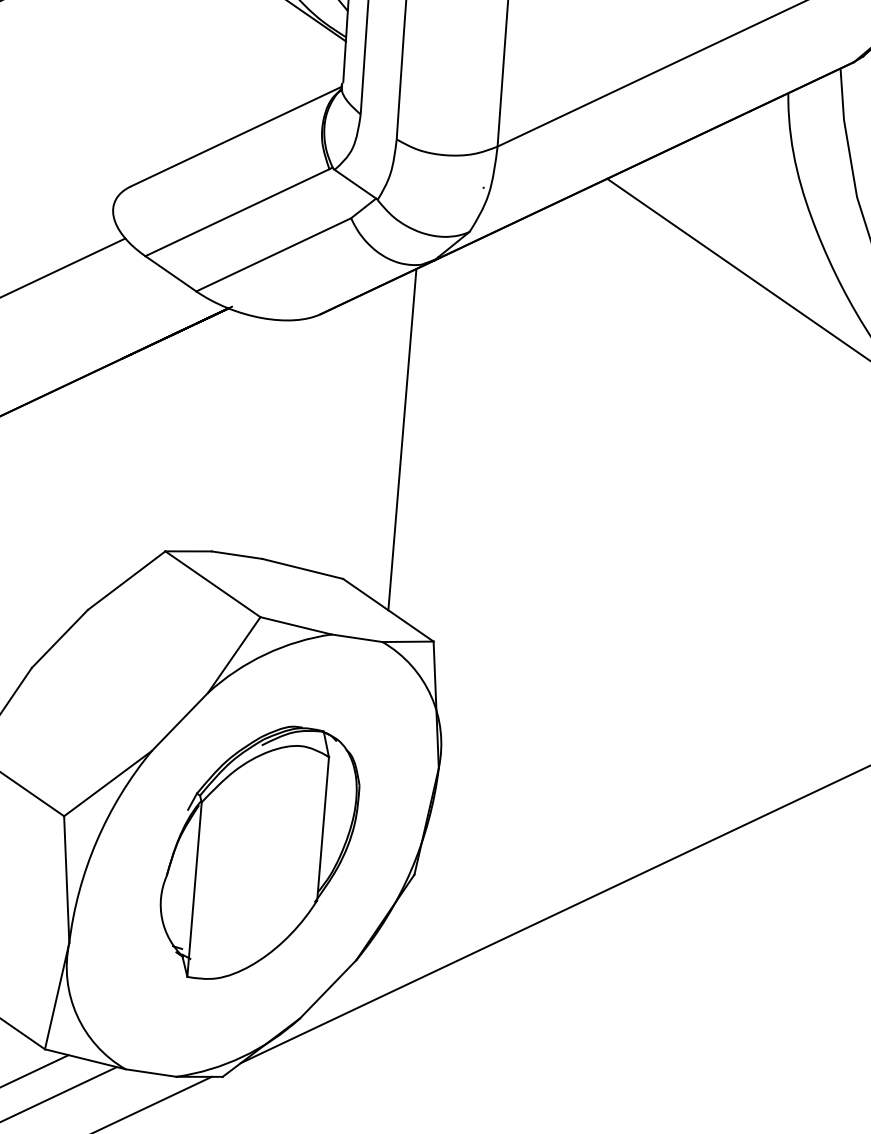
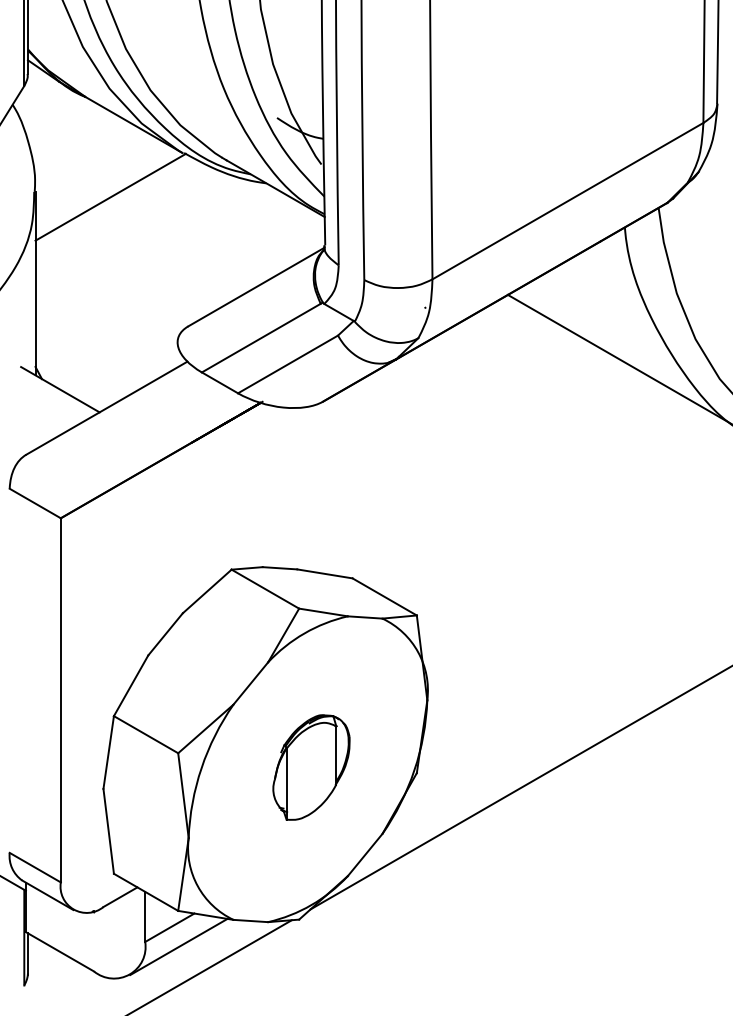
line: (402, 439) -> (384, 481), removed
part: (259, 853) -> (311, 767), size x0.6

